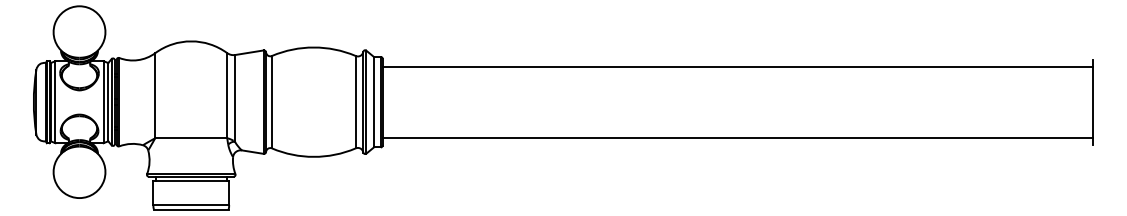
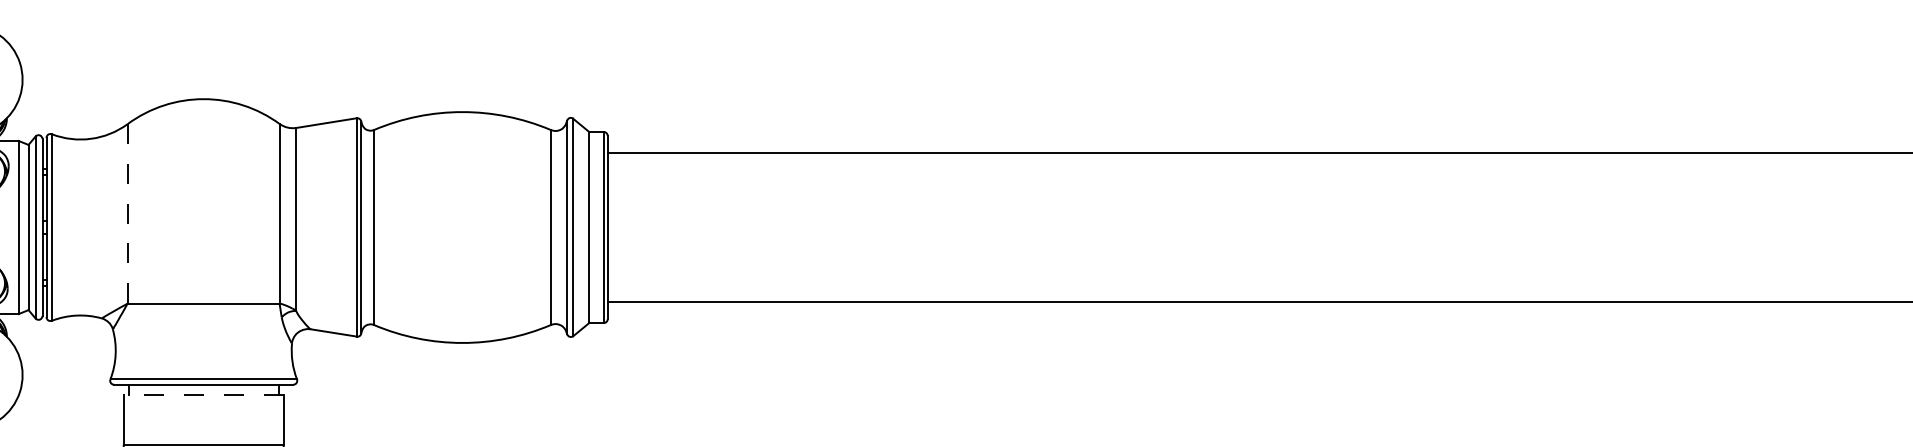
line: (155, 95) -> (128, 213), solid -> dashed
line: (191, 181) -> (204, 394), solid -> dashed

